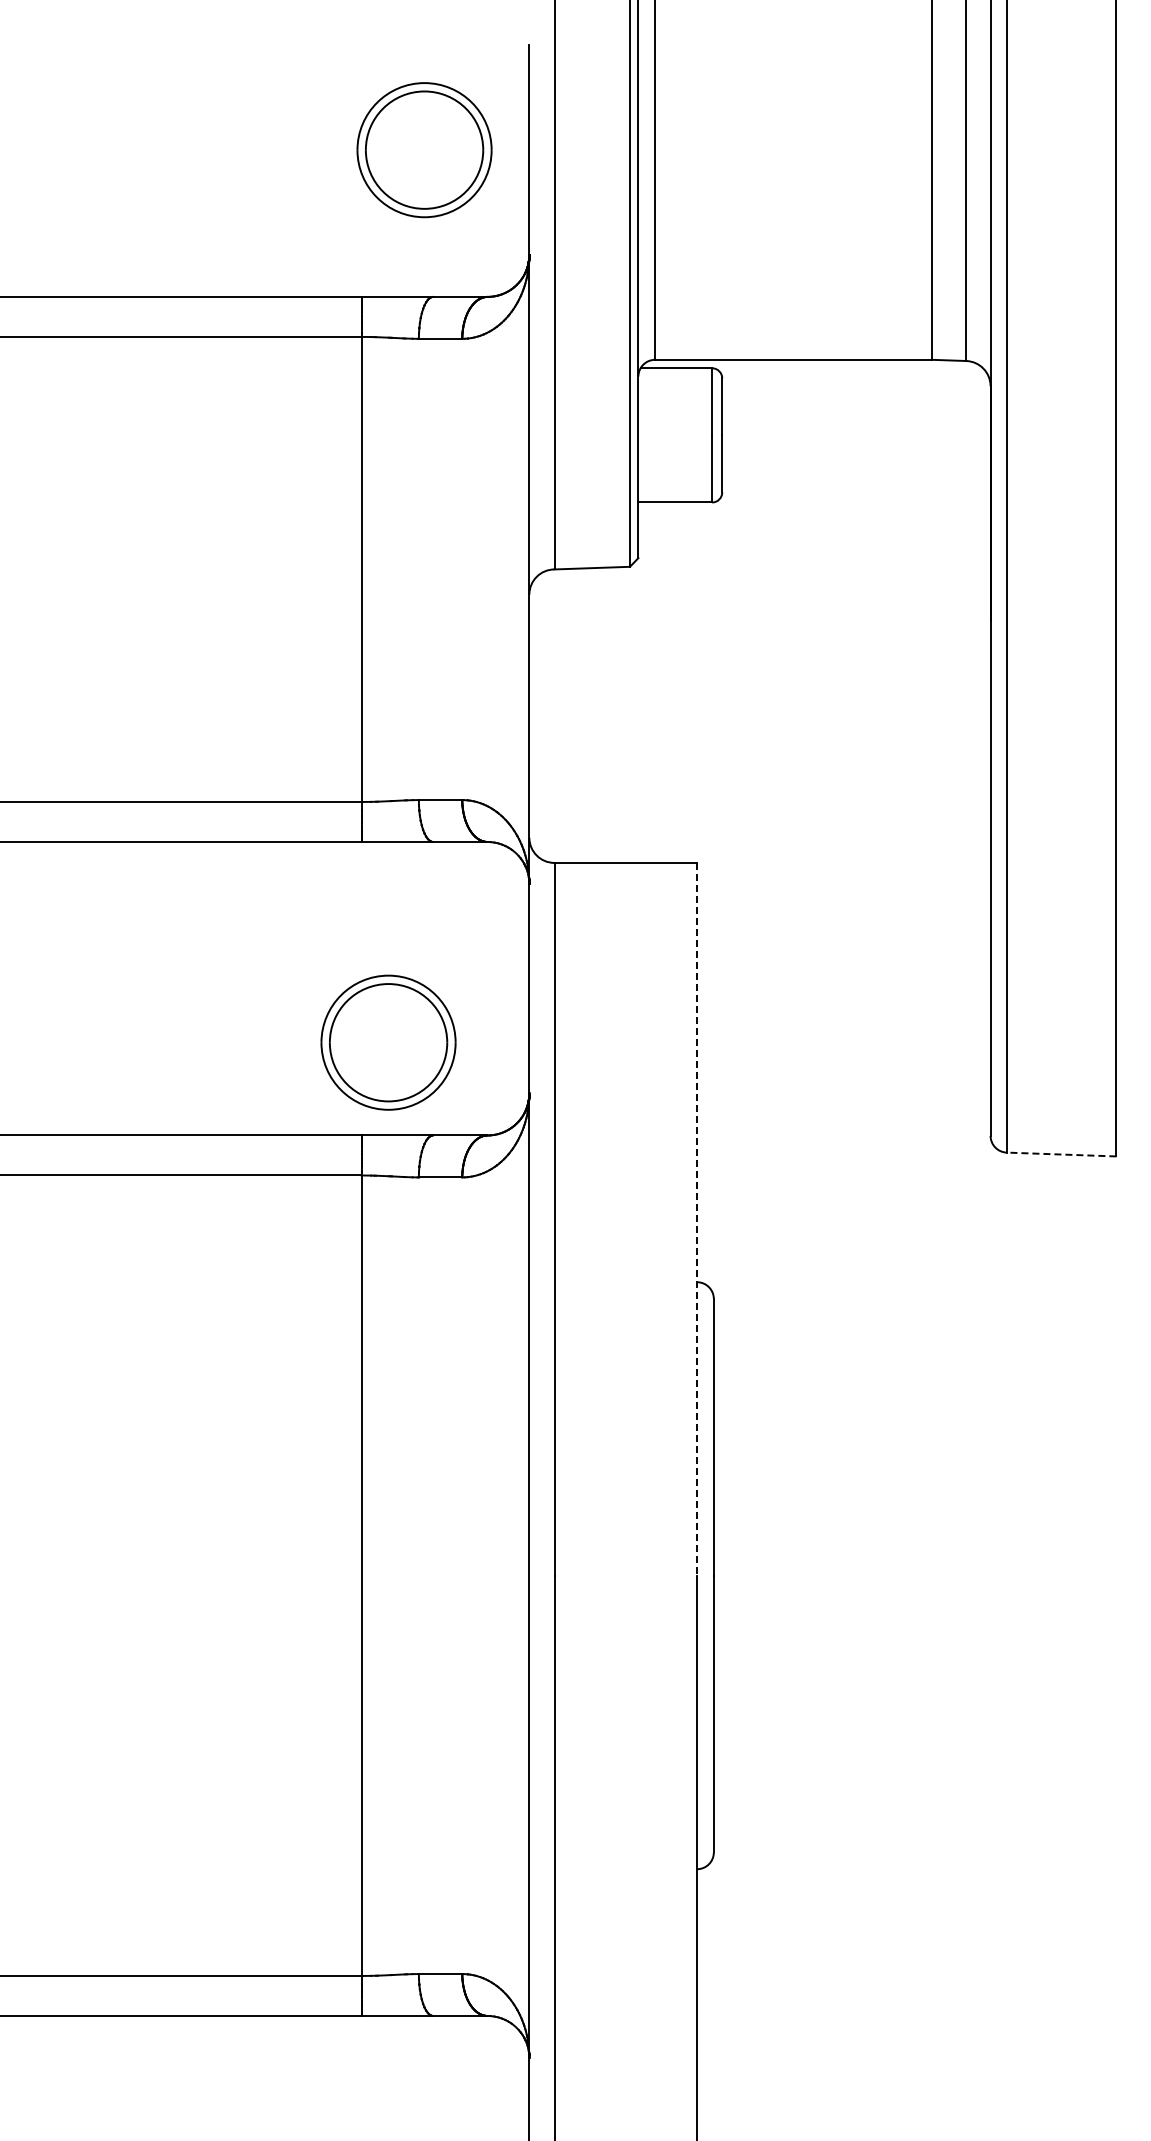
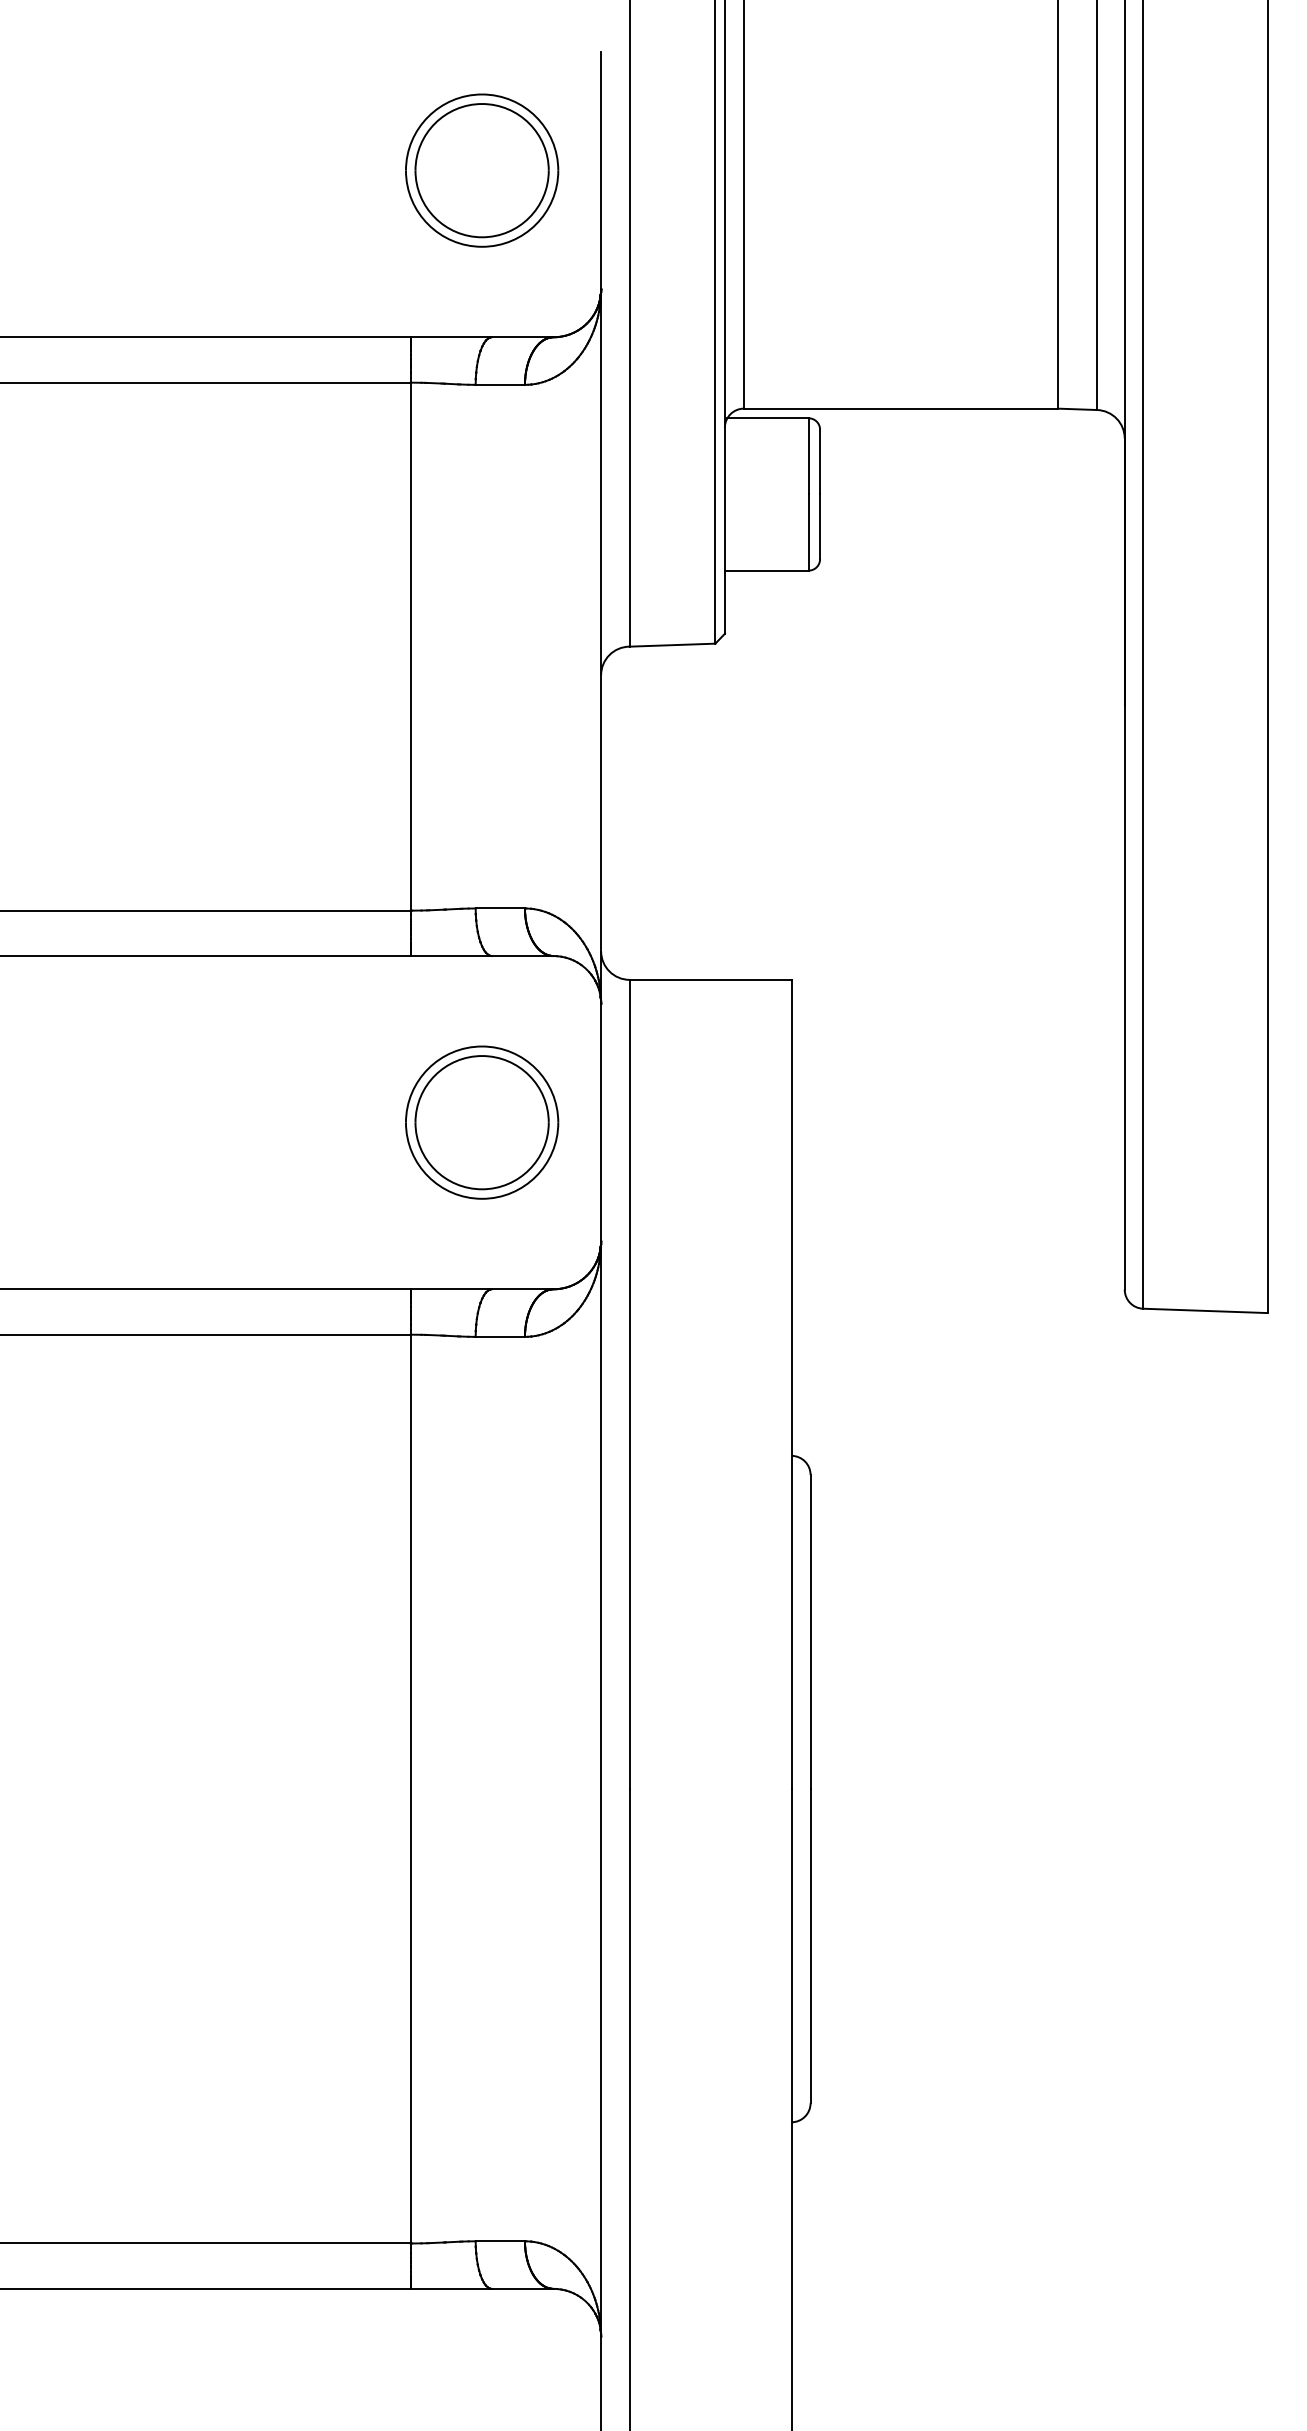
part: (388, 1042) -> (482, 1122), moved
line: (1061, 1154) -> (1205, 1310), dashed -> solid
line: (697, 1219) -> (792, 1384), dashed -> solid

